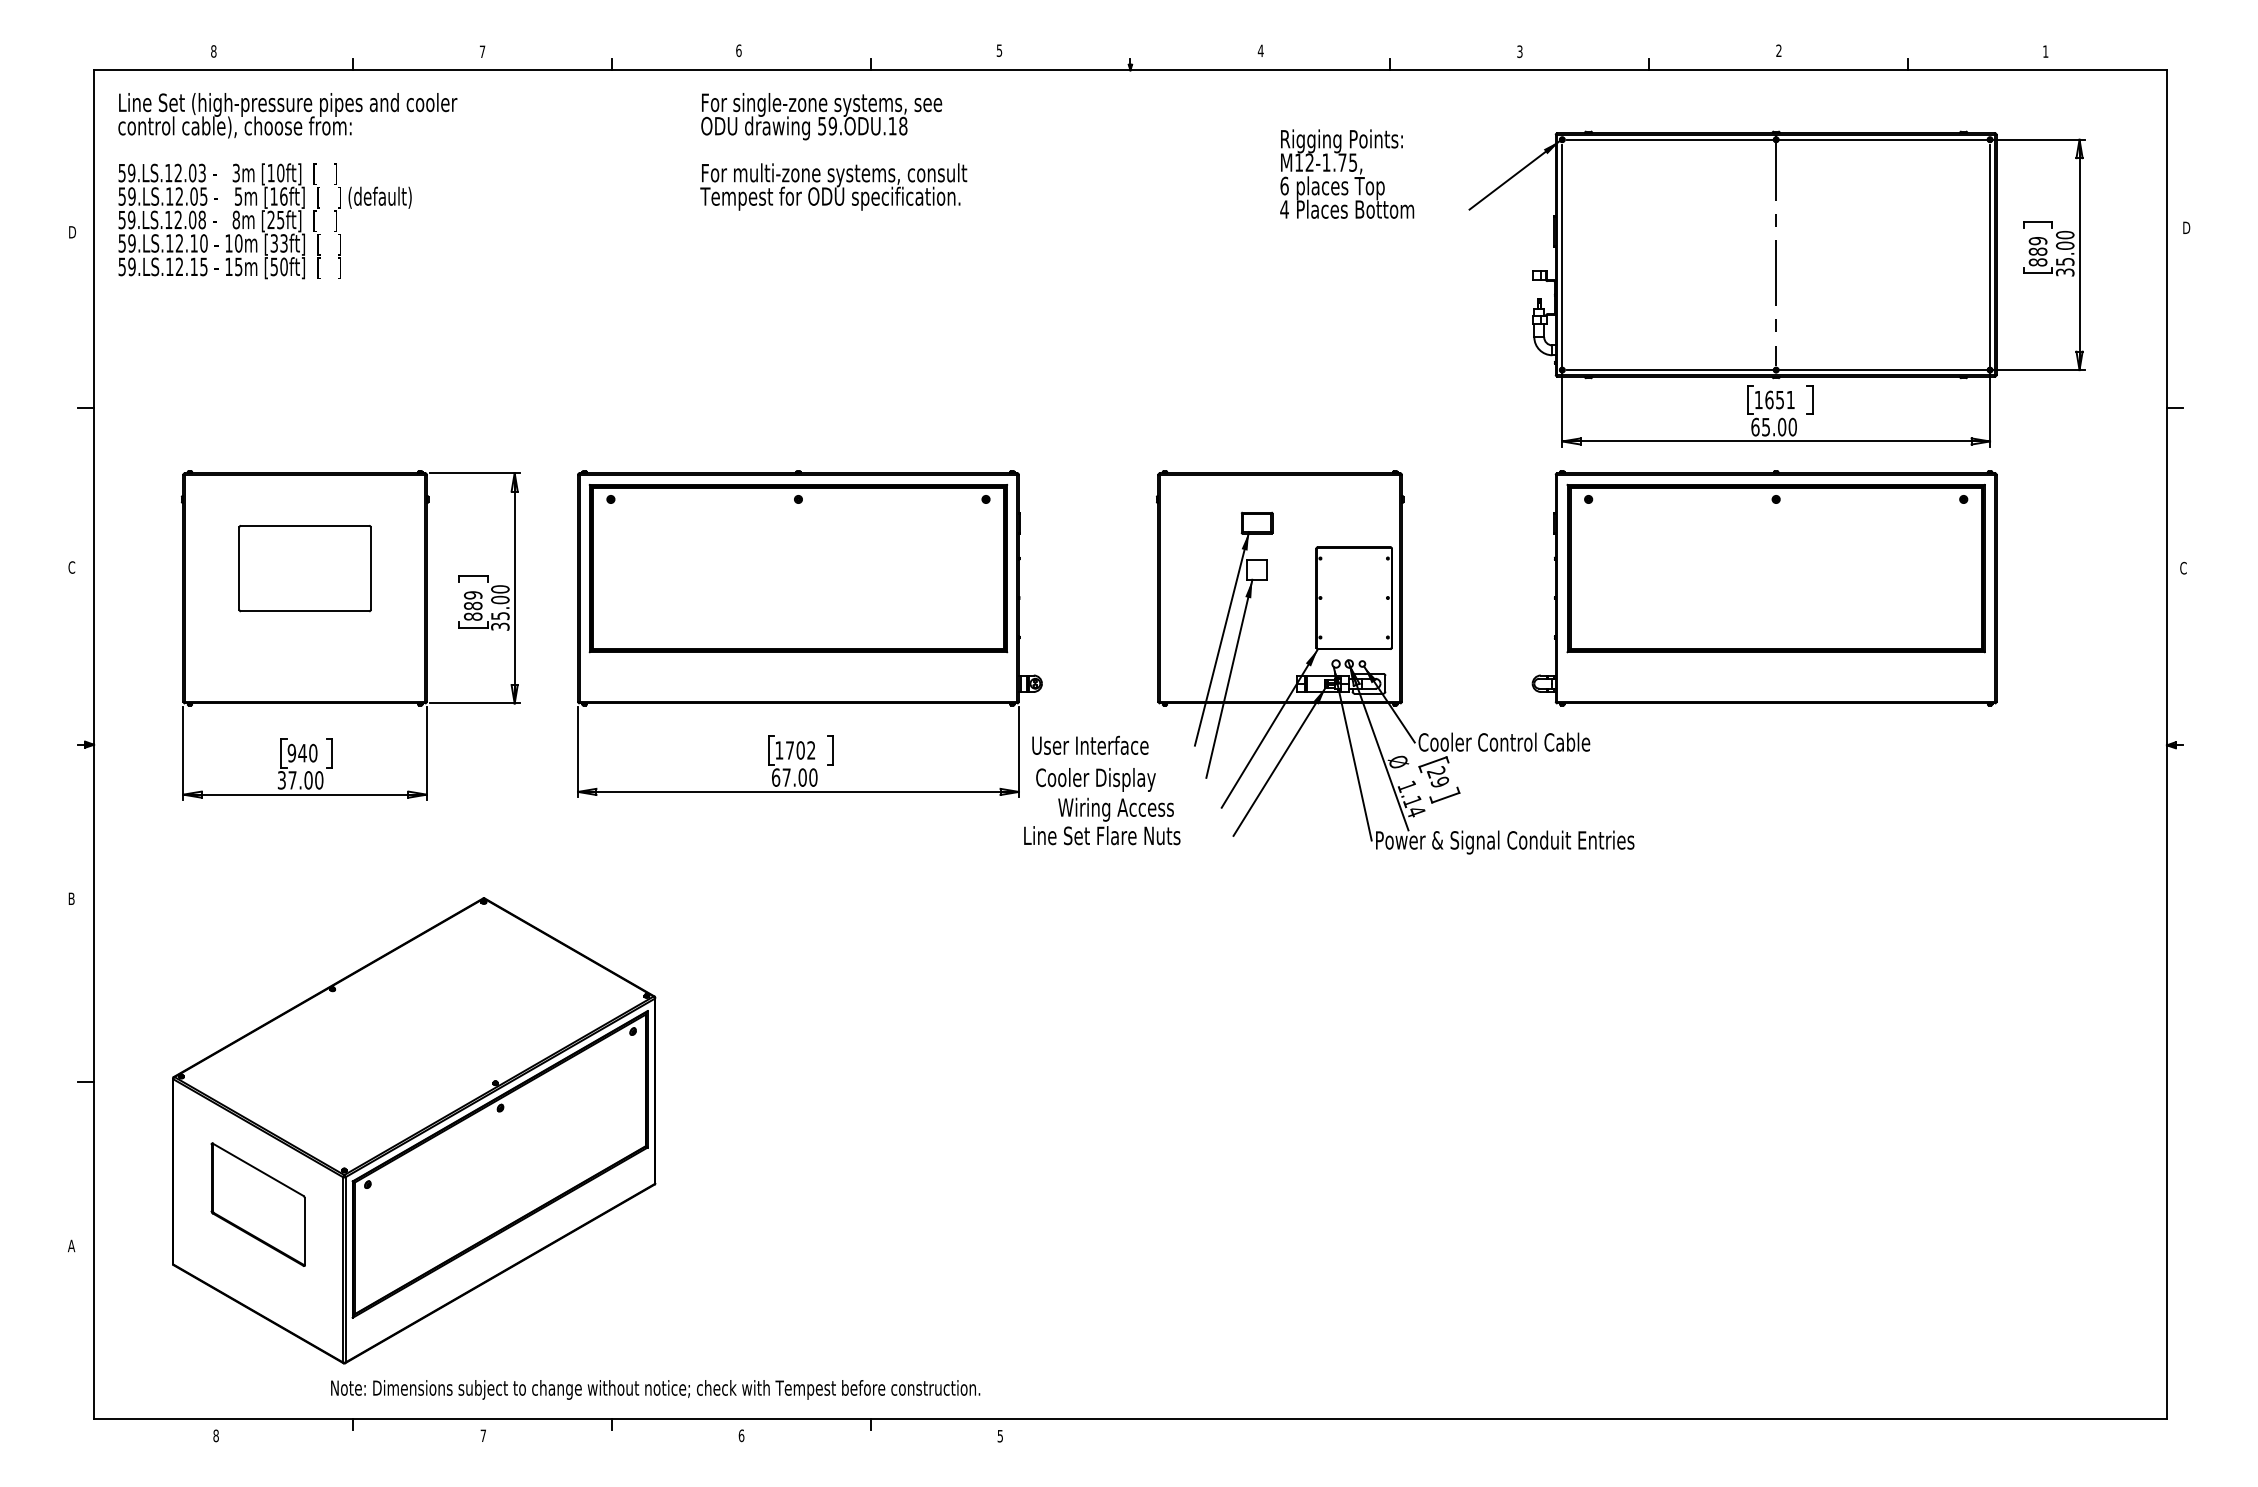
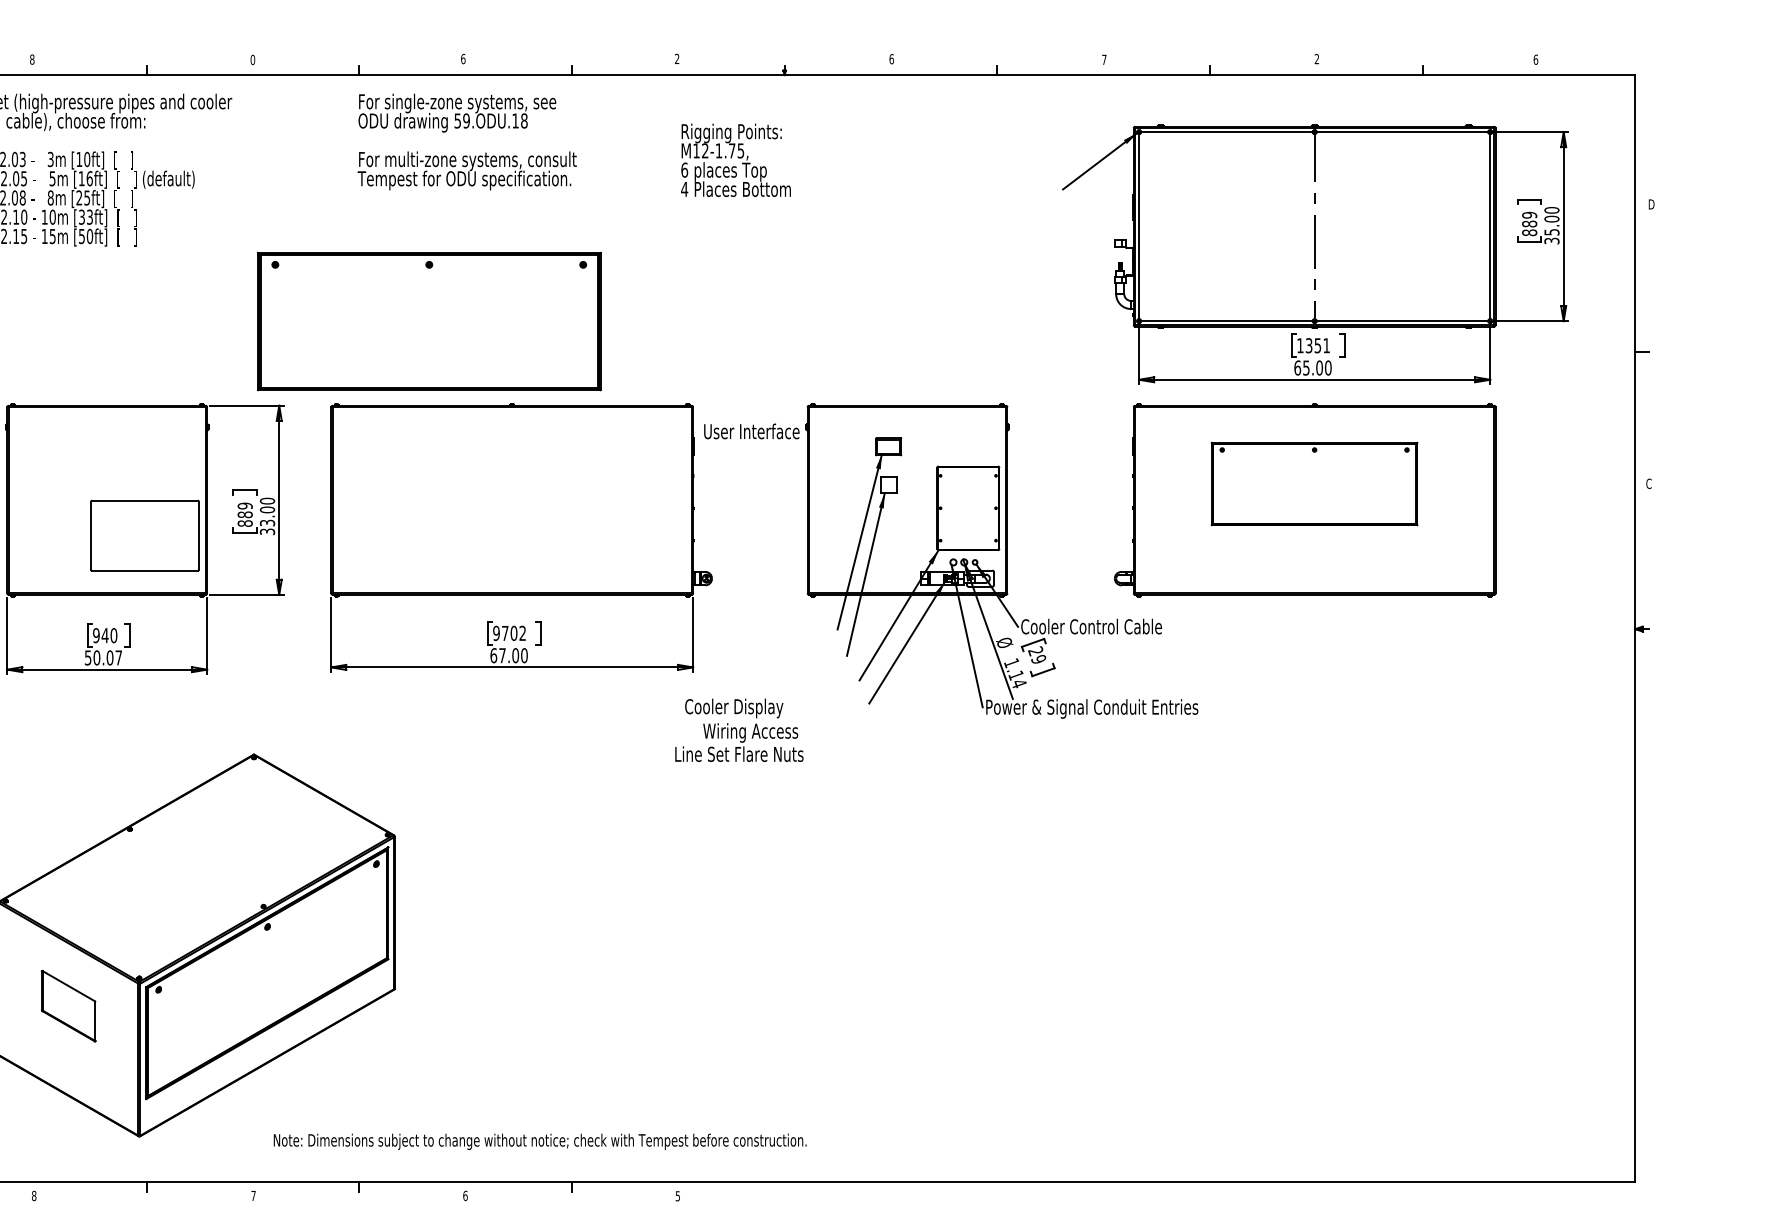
text: (999, 50) -> (677, 58), 5 -> 2
text: (1260, 50) -> (891, 58), 4 -> 6
text: (482, 51) -> (252, 59), 7 -> 0
text: (1519, 51) -> (1104, 59), 3 -> 7
text: (2045, 51) -> (1535, 59), 1 -> 6
text: (833, 151) -> (467, 141), moved
text: (1347, 173) -> (736, 159), moved
text: (1769, 399) -> (1309, 345), 1651 -> 1351
part: (304, 568) -> (144, 535), moved
part: (798, 568) -> (429, 321), moved
part: (1775, 568) -> (1314, 484), size x0.6
text: (499, 615) -> (266, 522), 35.00 -> 33.00
text: (1090, 744) -> (751, 430), moved
text: (779, 750) -> (496, 633), 1702 -> 9702
text: (300, 780) -> (103, 658), 37.00 -> 50.07
text: (1102, 806) -> (739, 730), moved
part: (257, 1204) -> (68, 1006), size x0.7
text: (655, 1389) -> (540, 1141), moved

